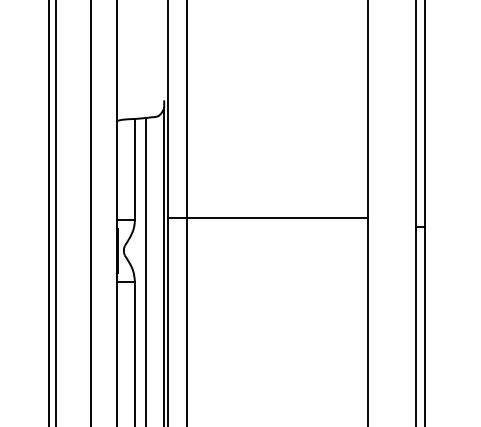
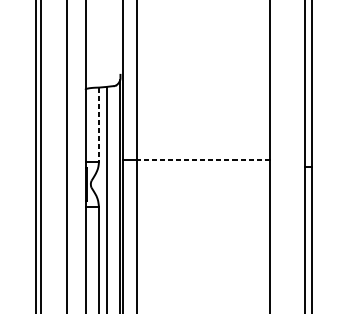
line: (134, 169) -> (98, 124), solid -> dashed
line: (276, 218) -> (202, 160), solid -> dashed

